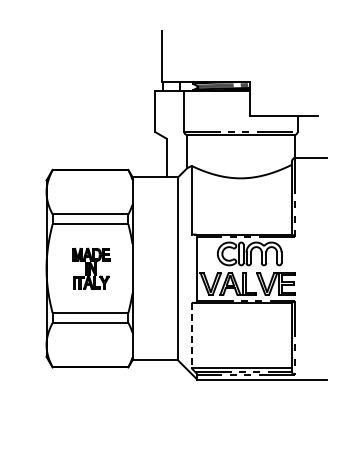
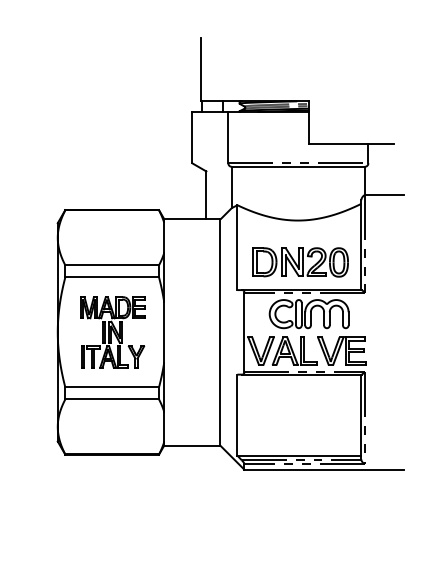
part: (242, 211) -> (300, 261), added
part: (91, 268) -> (113, 332), size x1.43
line: (191, 335) -> (237, 415), dashed -> solid

